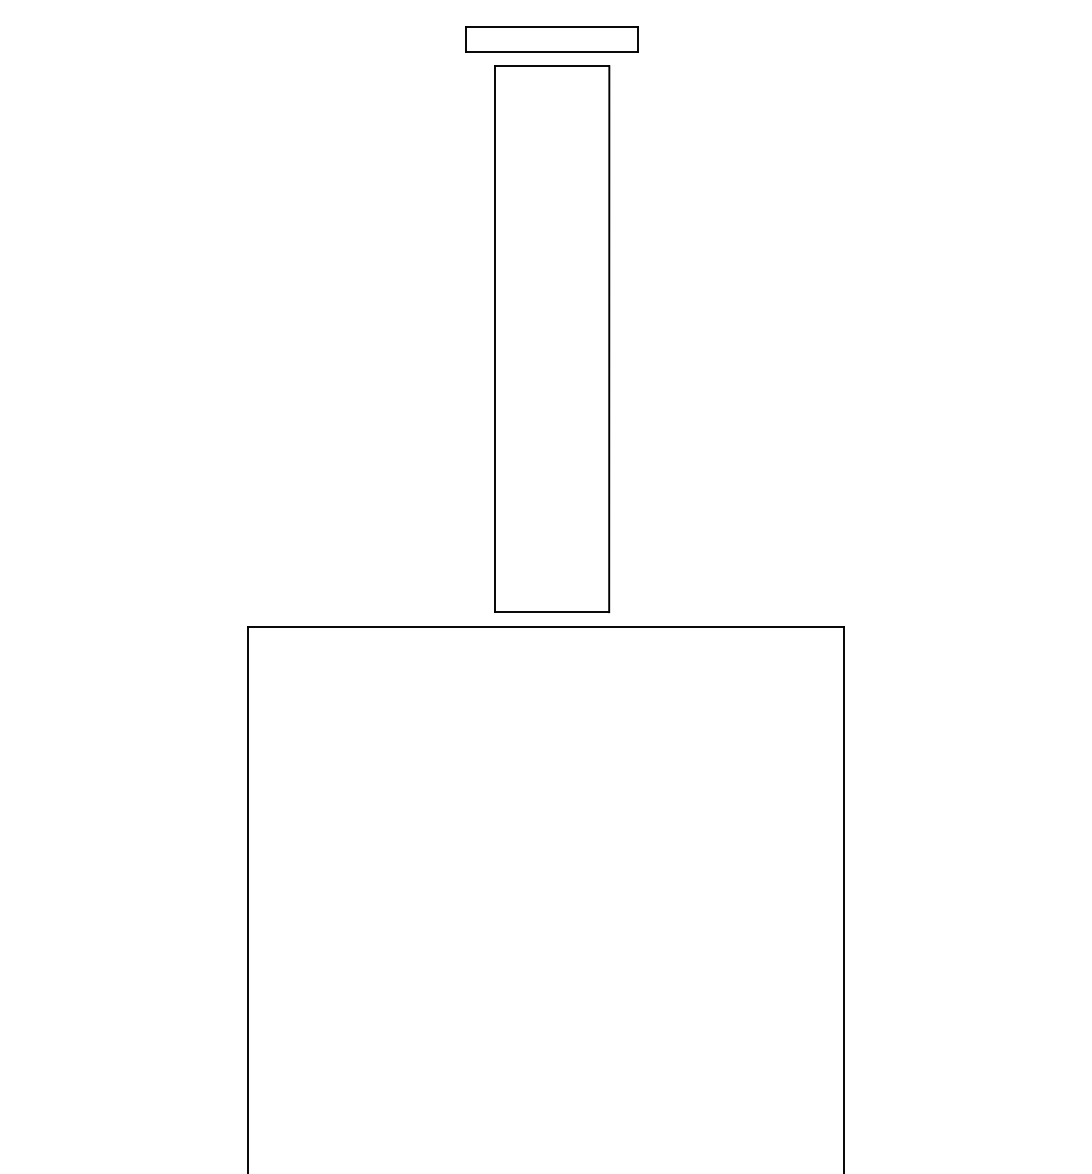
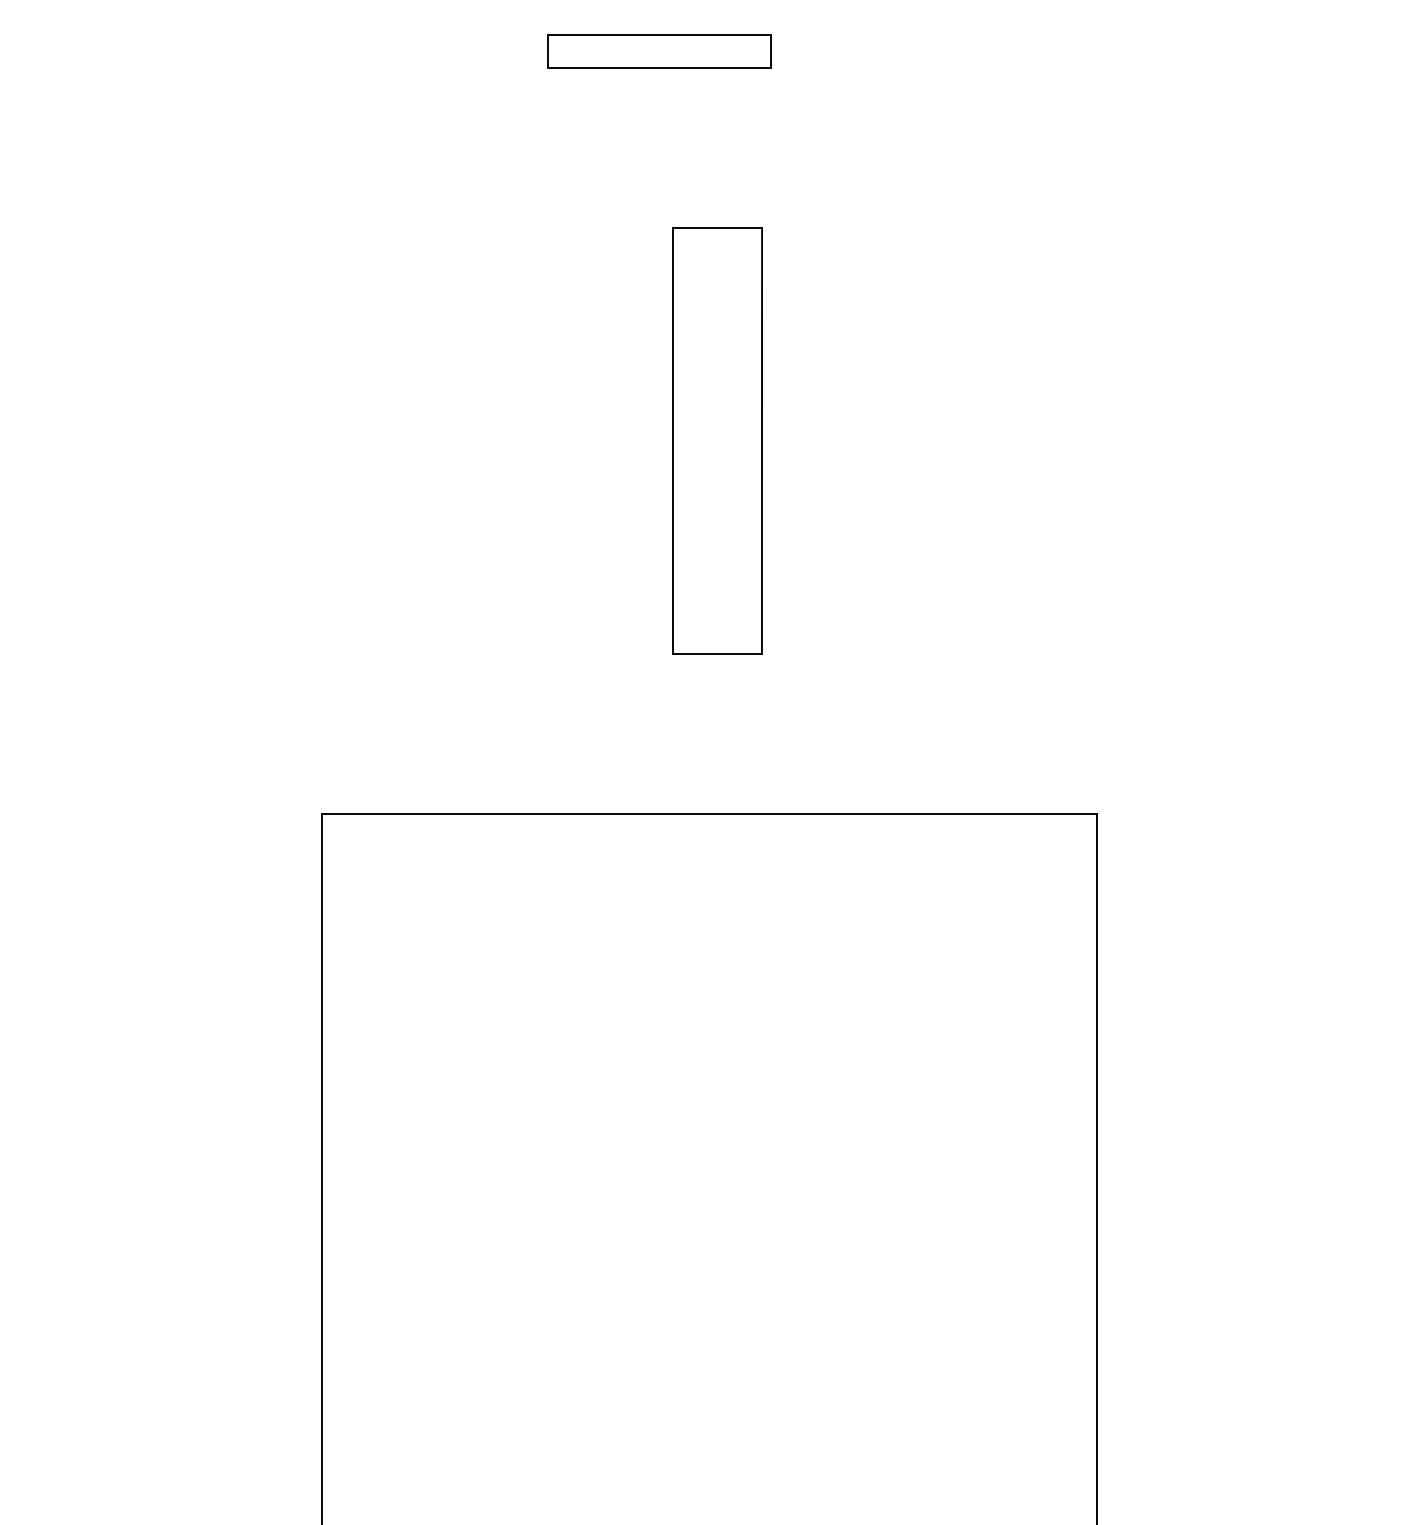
part: (552, 39) -> (659, 51), moved
part: (552, 339) -> (717, 440), size x0.6

